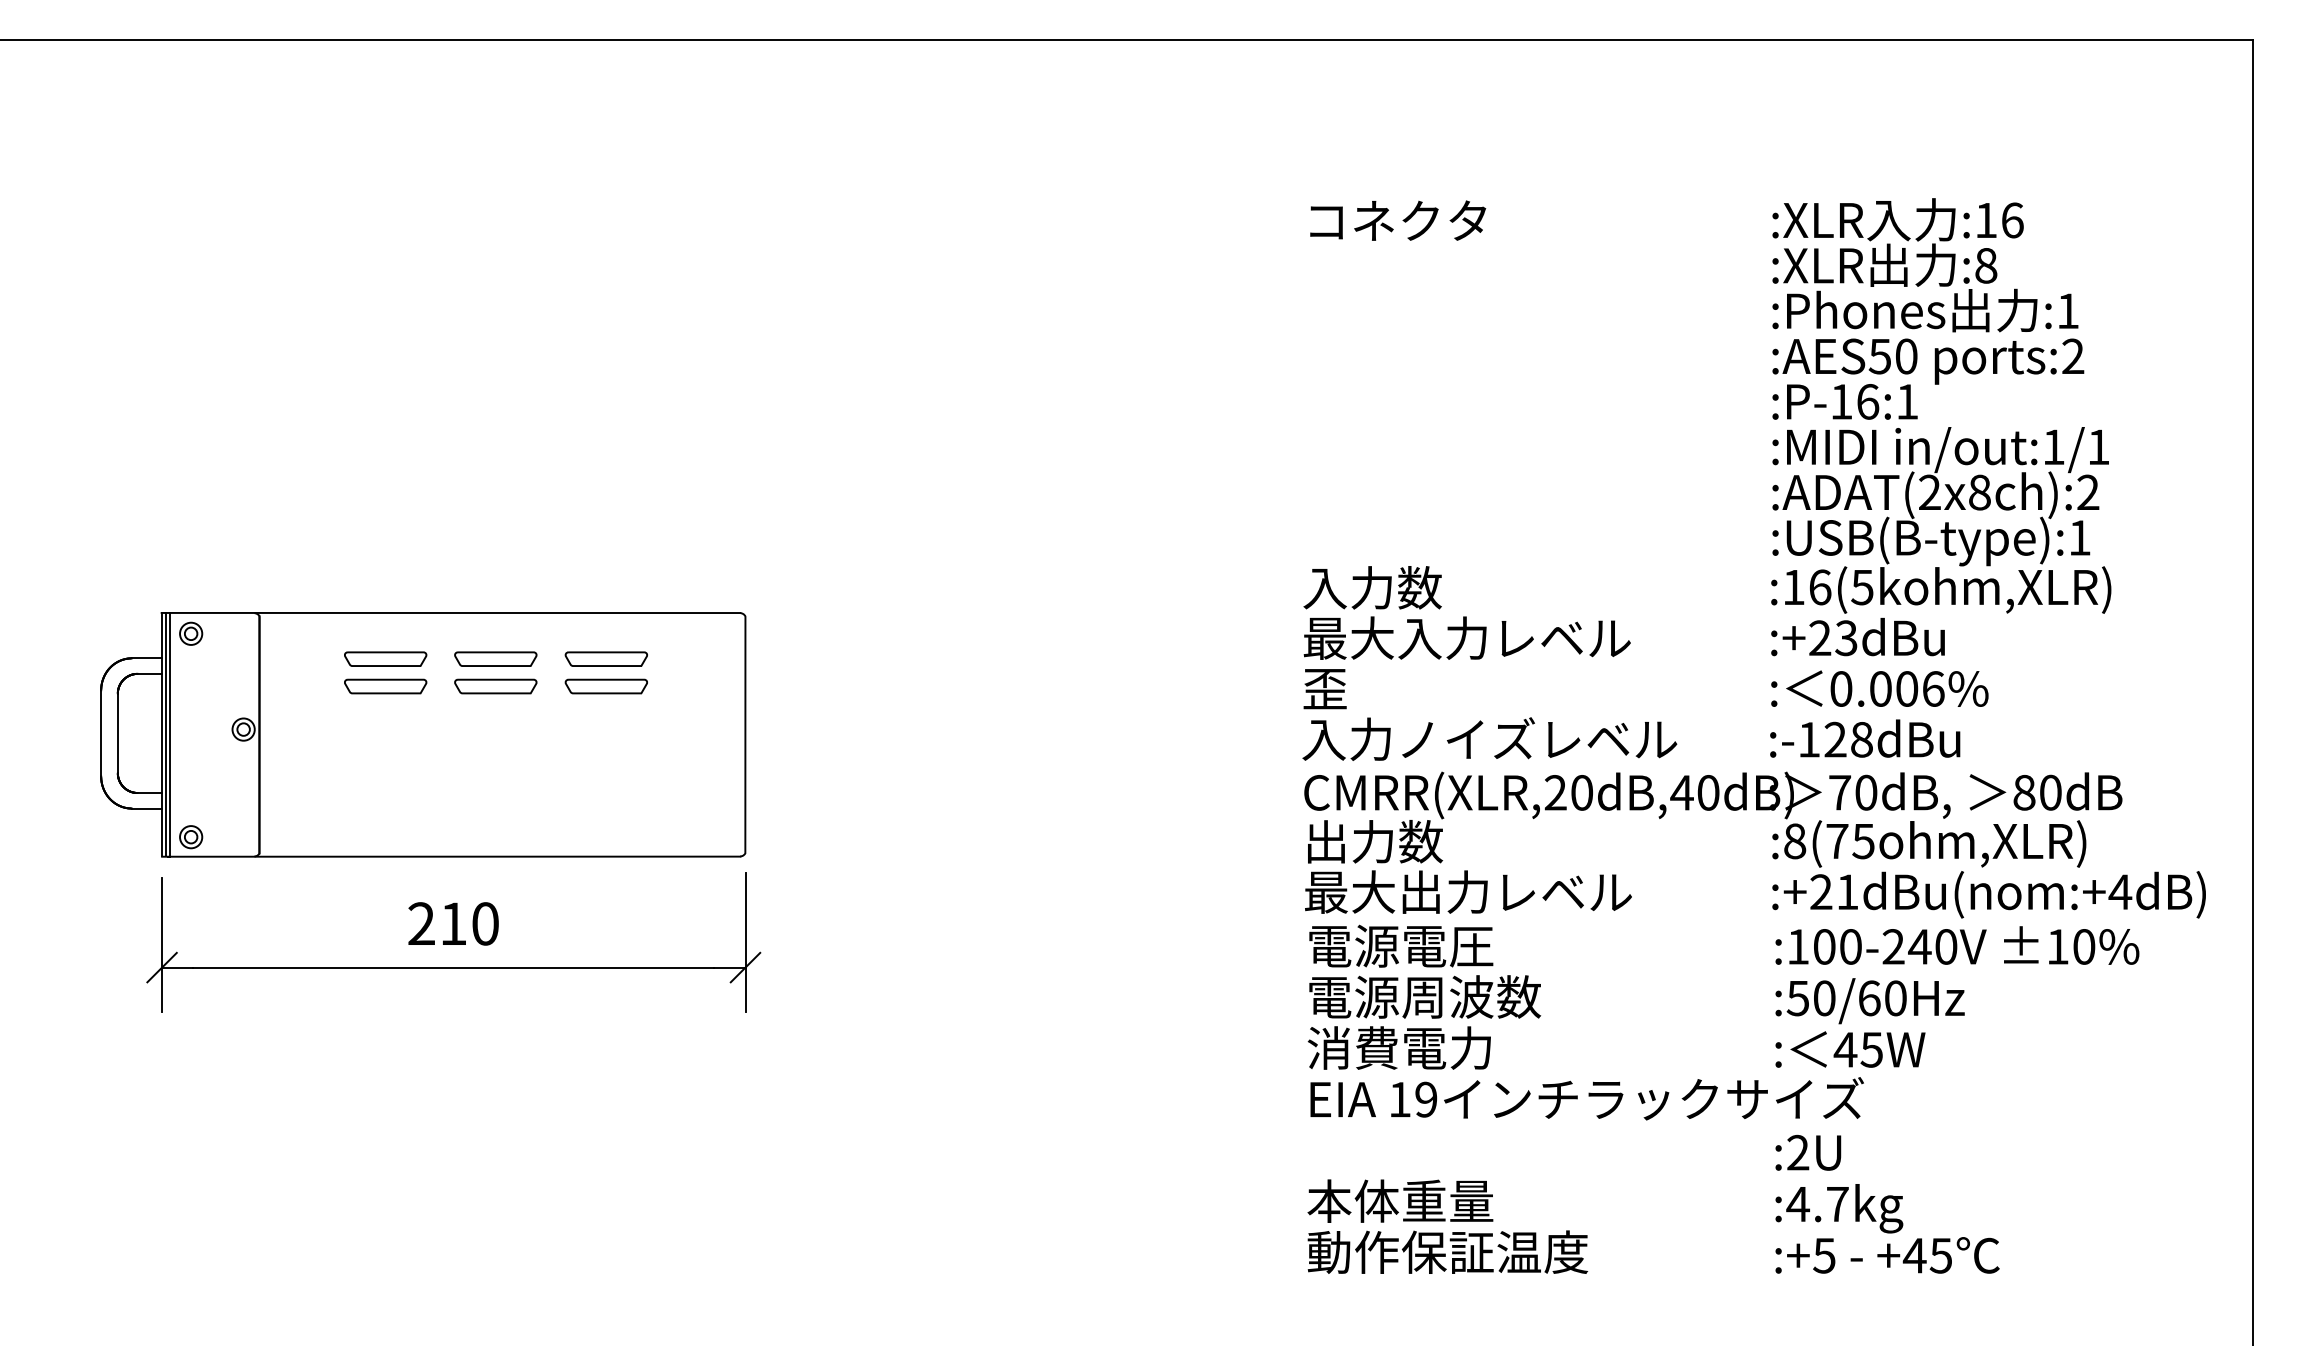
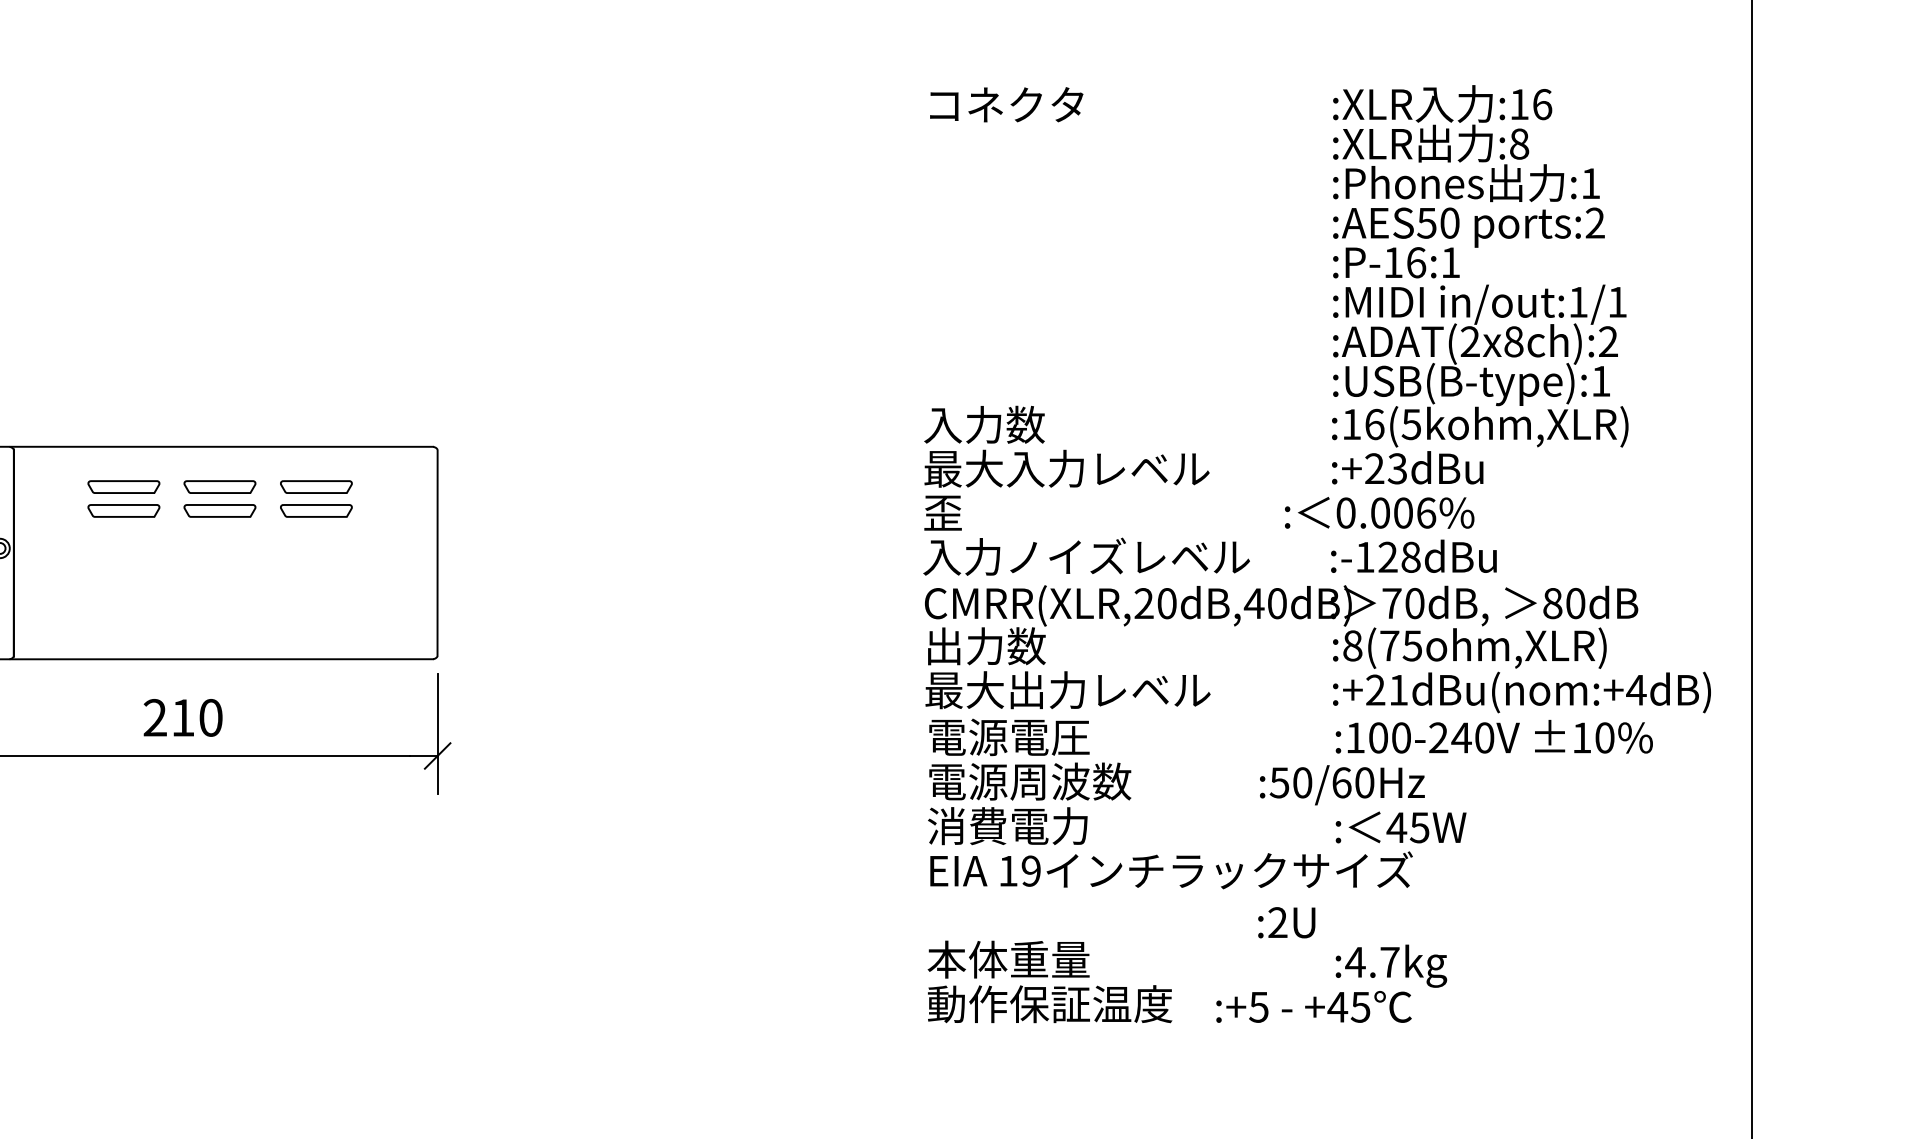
text: (1879, 688) -> (1379, 512), moved
text: (1869, 1001) -> (1341, 785), moved
text: (1808, 1152) -> (1286, 922), moved
text: (1887, 1255) -> (1313, 1007), moved

